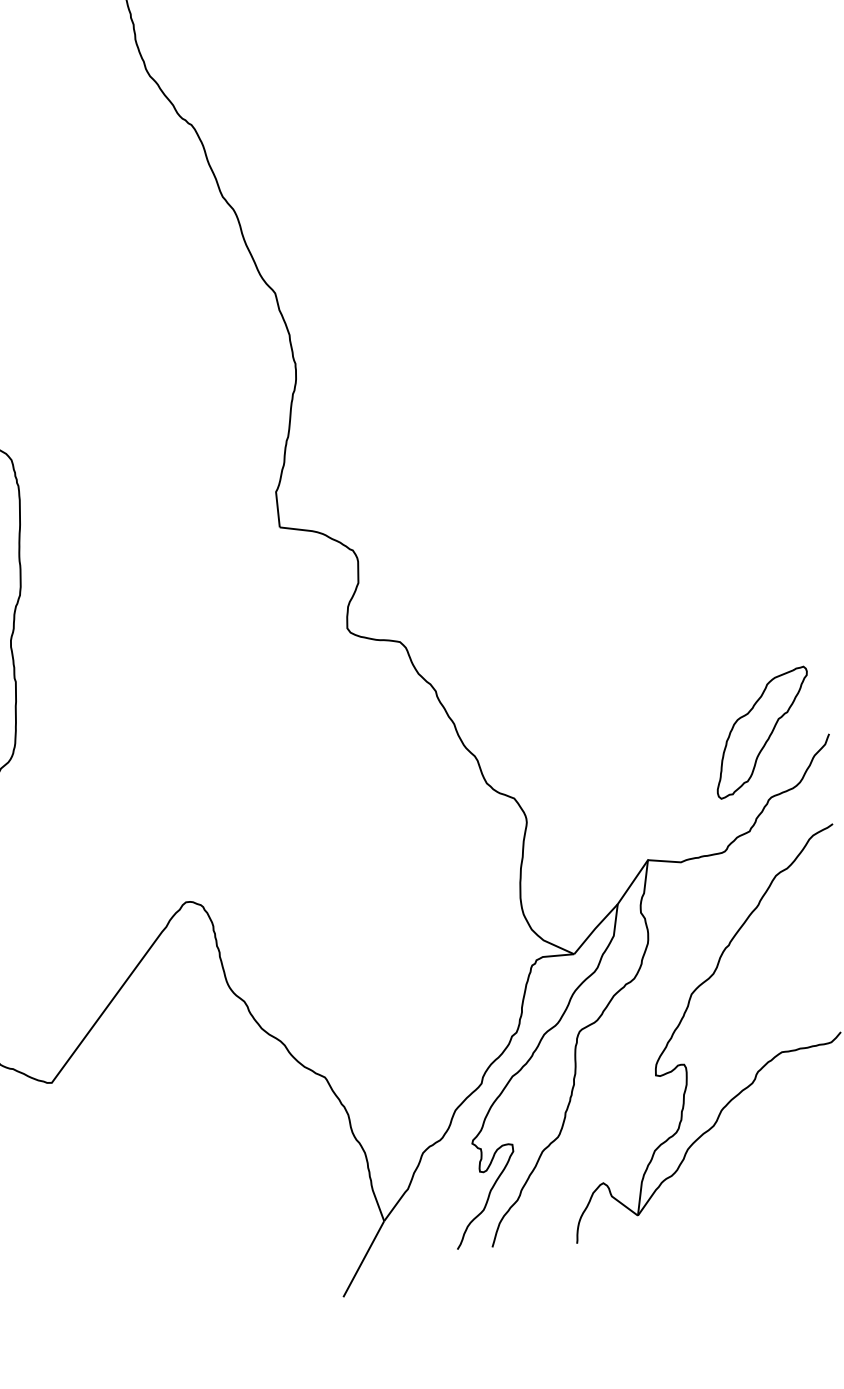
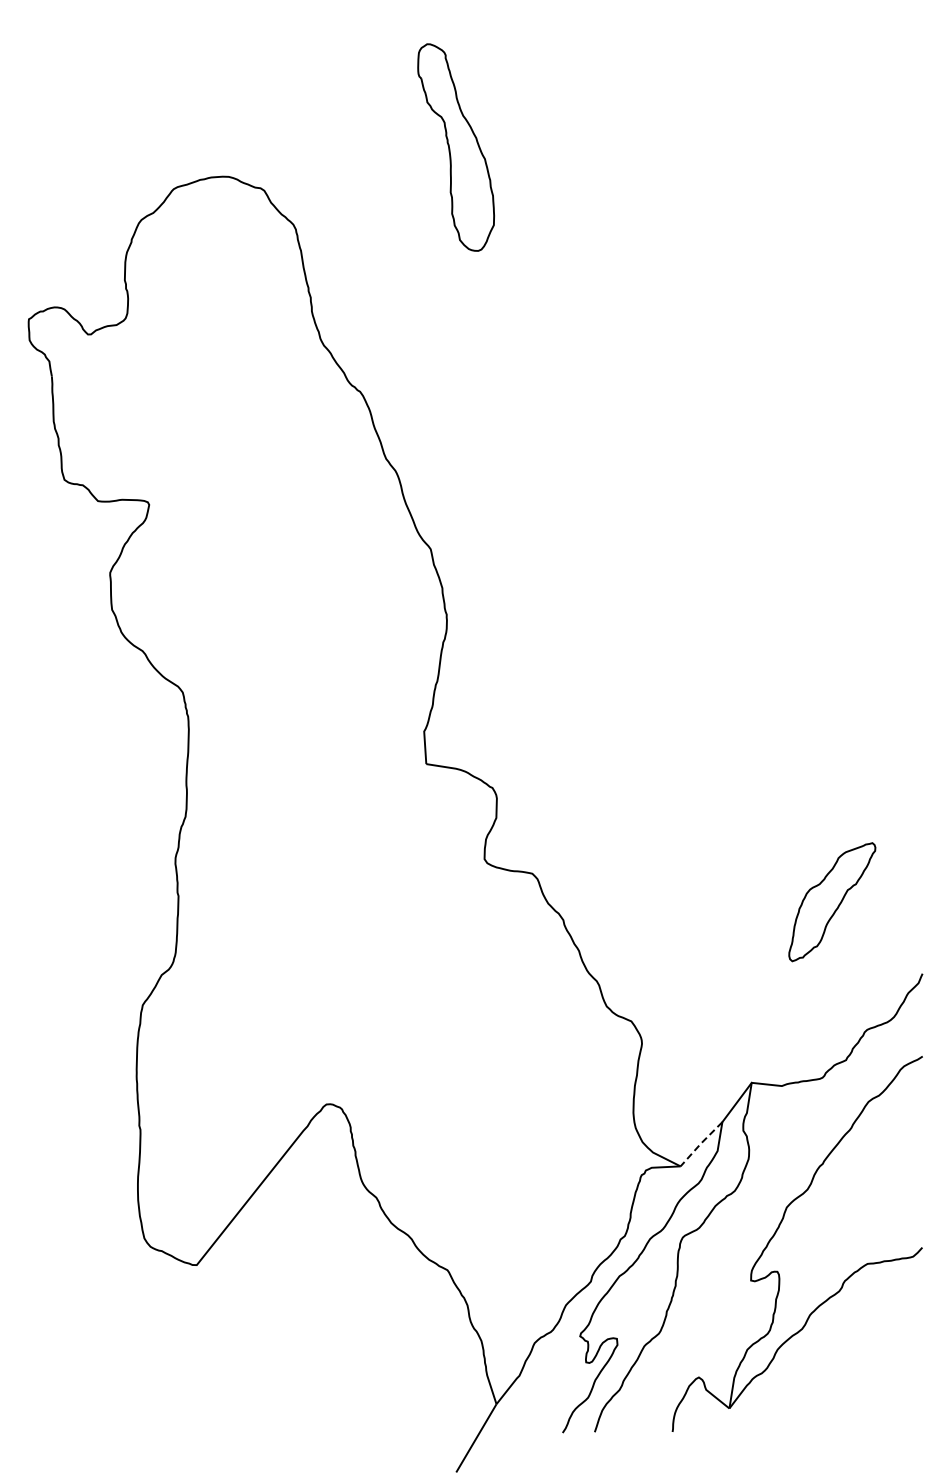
part: (762, 733) -> (832, 902), moved
line: (594, 928) -> (700, 1143), solid -> dashed

